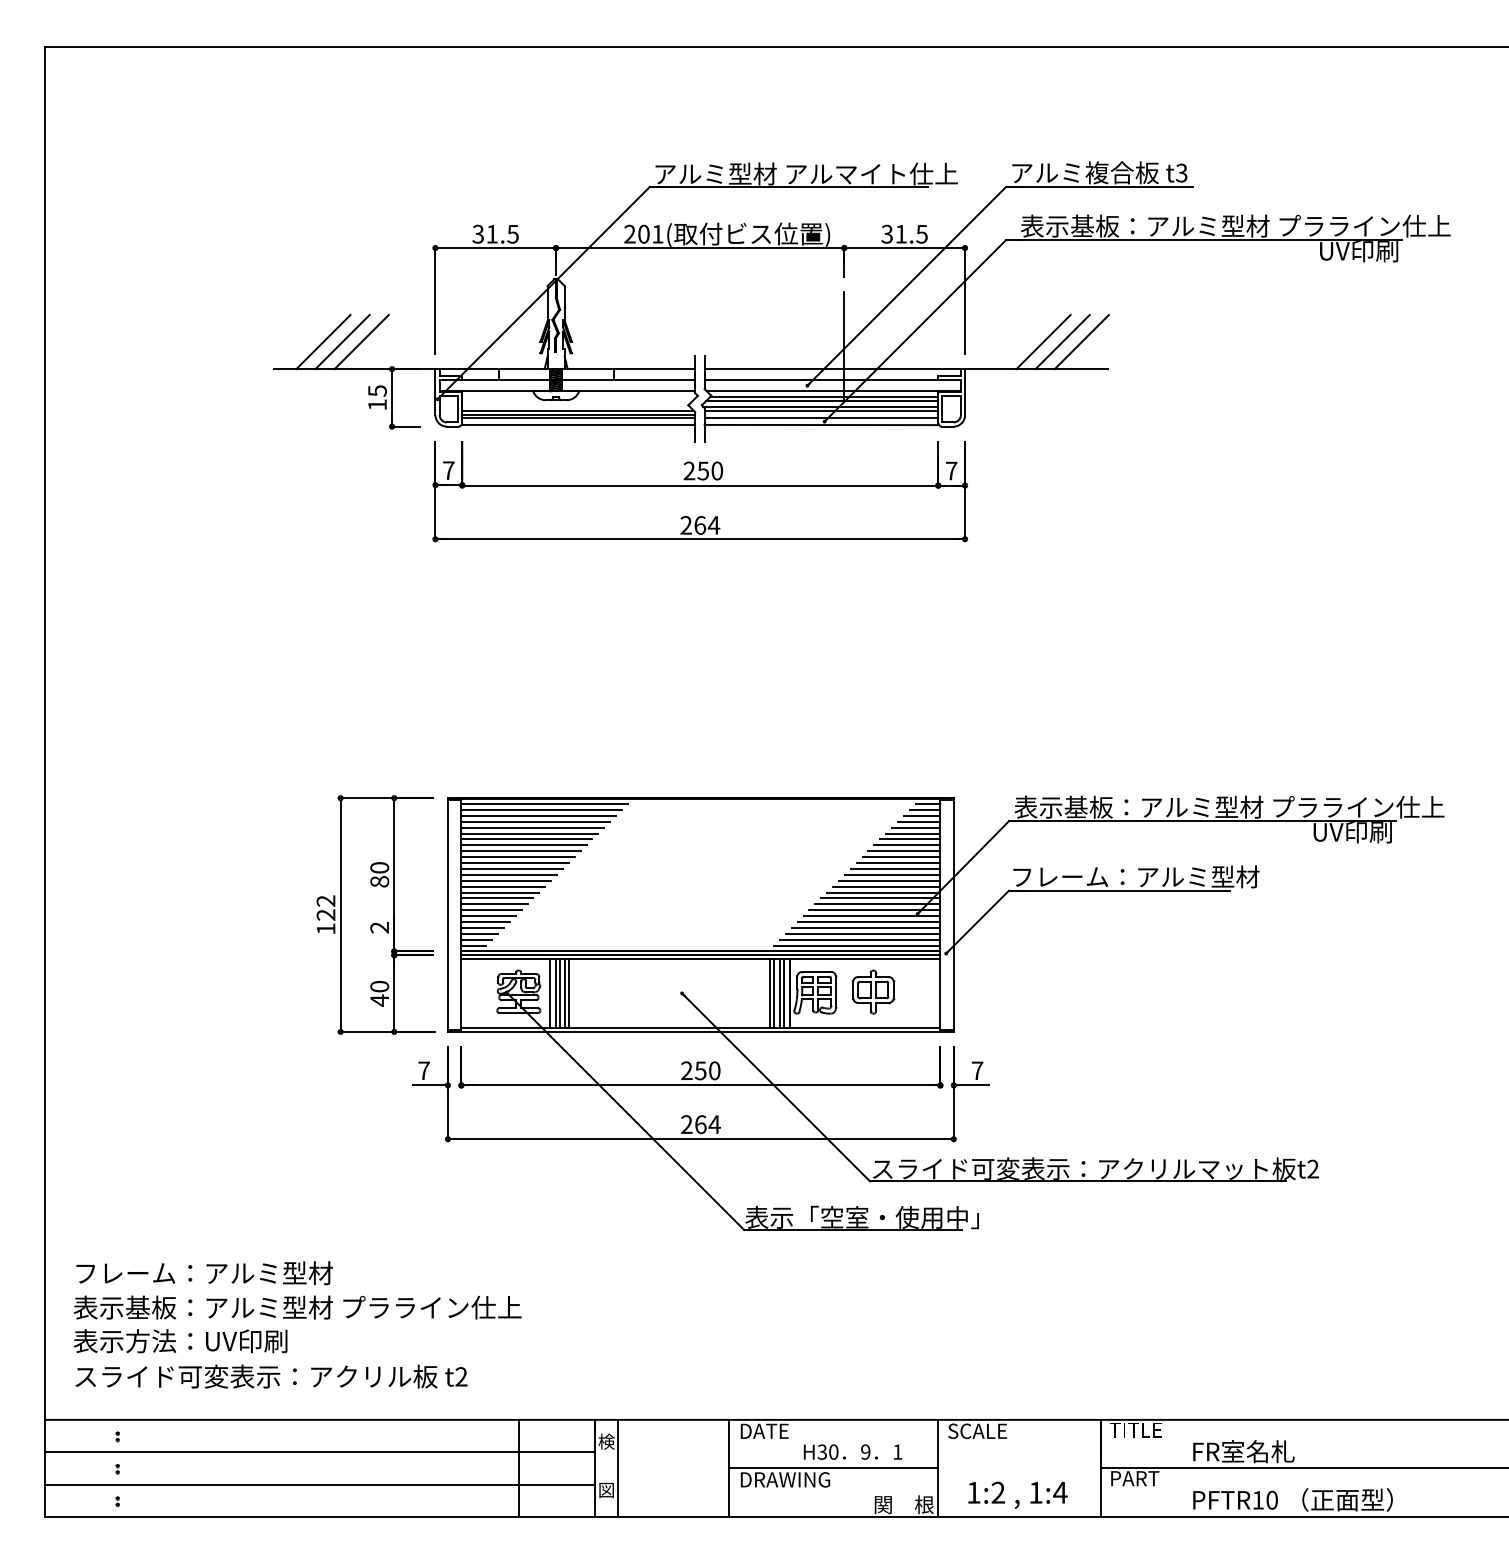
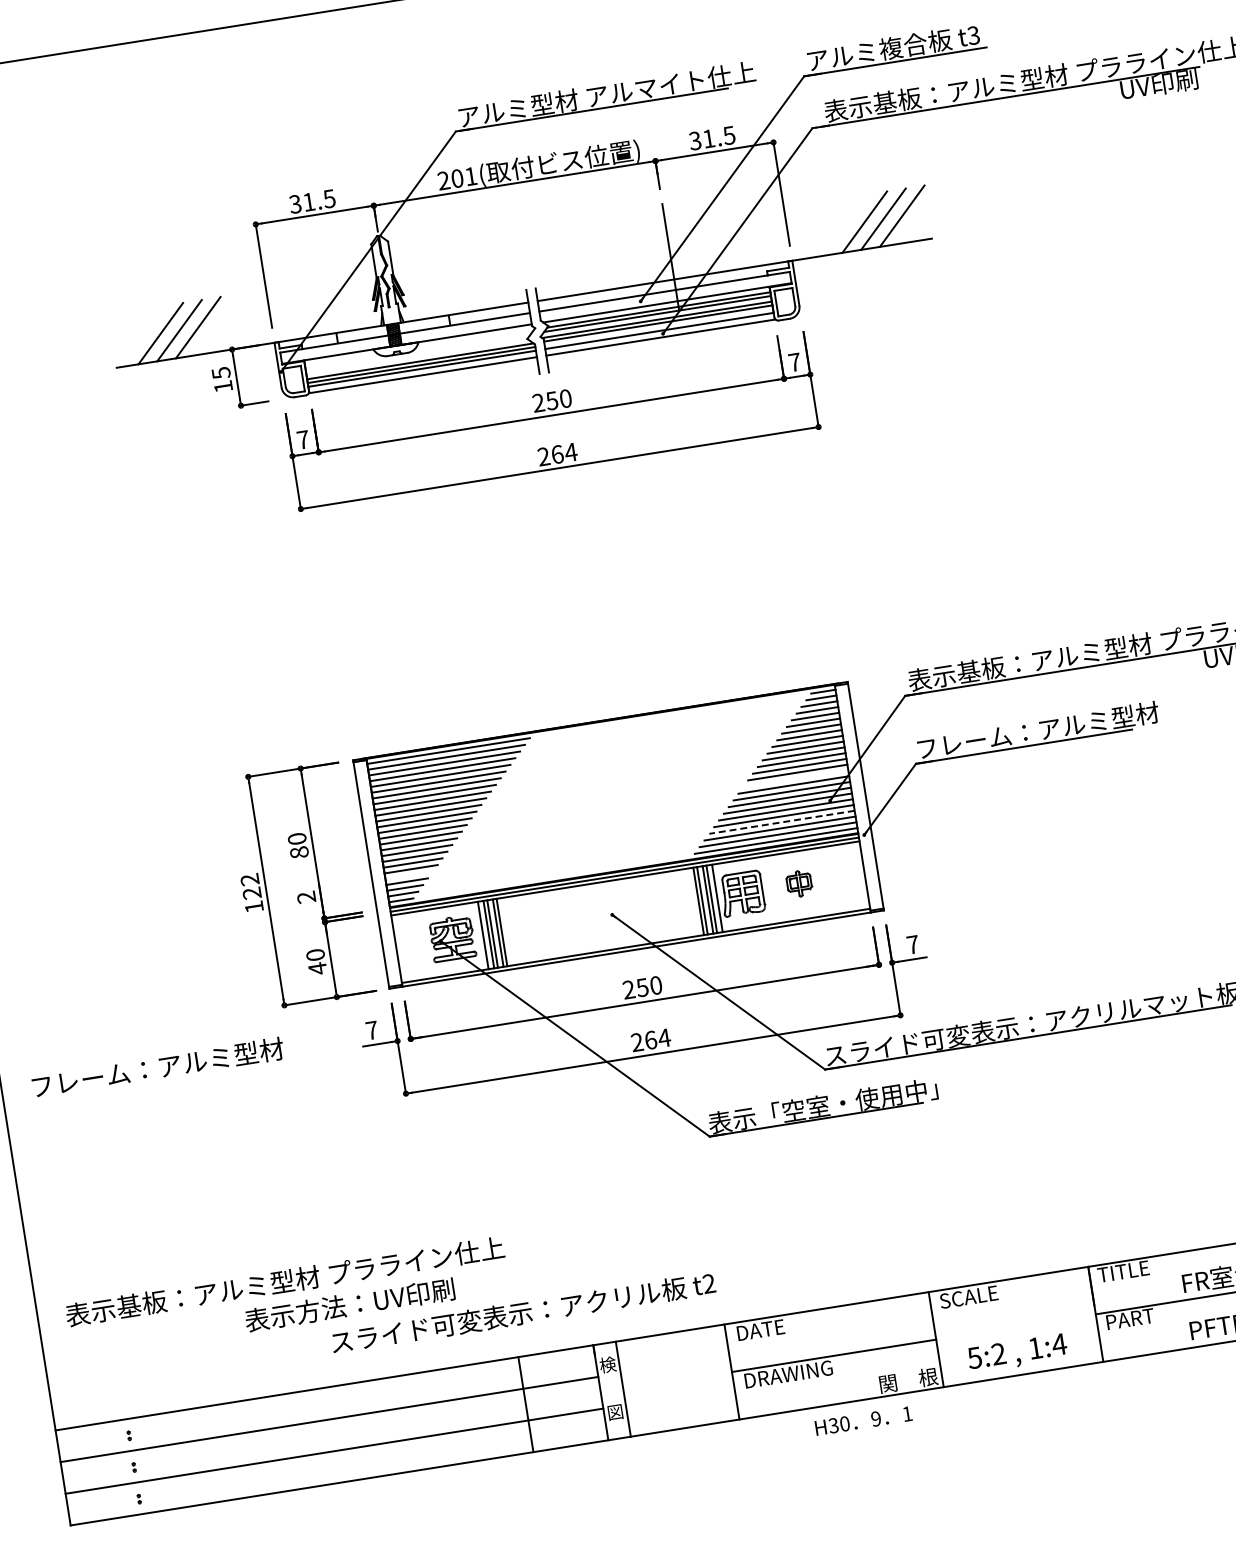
line: (886, 886) -> (795, 778), removed
line: (485, 921) -> (408, 875), removed
line: (865, 927) -> (781, 822), solid -> dashed
part: (873, 991) -> (799, 883), size x0.6
text: (204, 1273) -> (157, 1068), moved
text: (180, 1341) -> (349, 1305), moved
text: (271, 1376) -> (523, 1312), moved
text: (852, 1451) -> (863, 1420), moved
text: (973, 1492) -> (974, 1357), 1:2 -> 5:2

